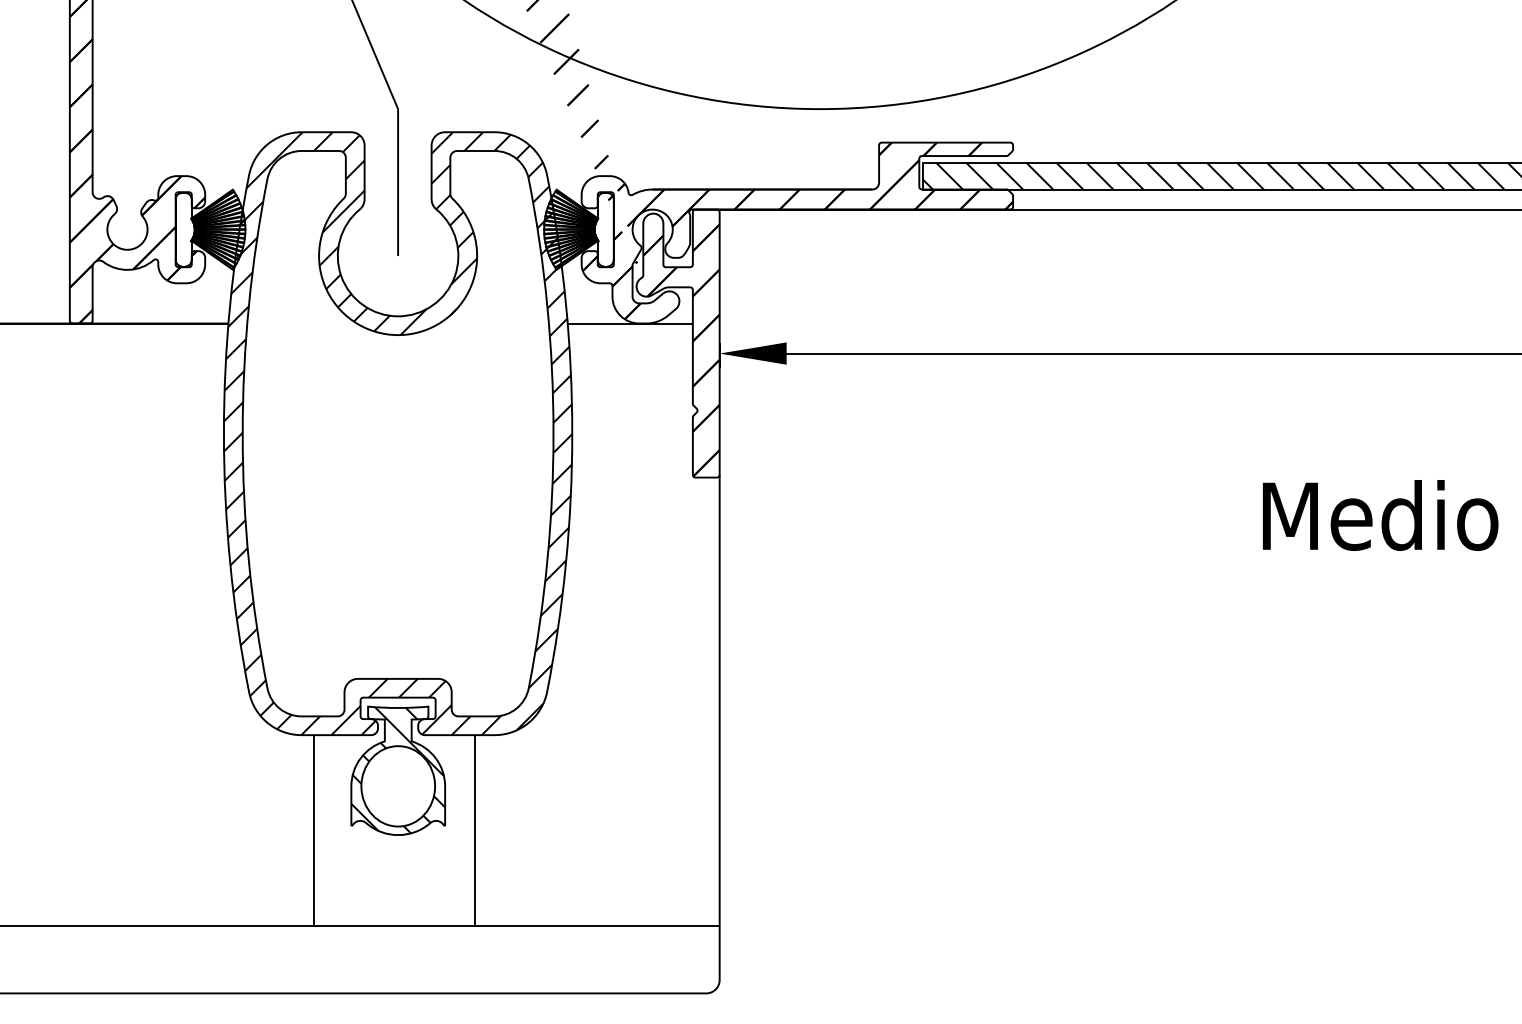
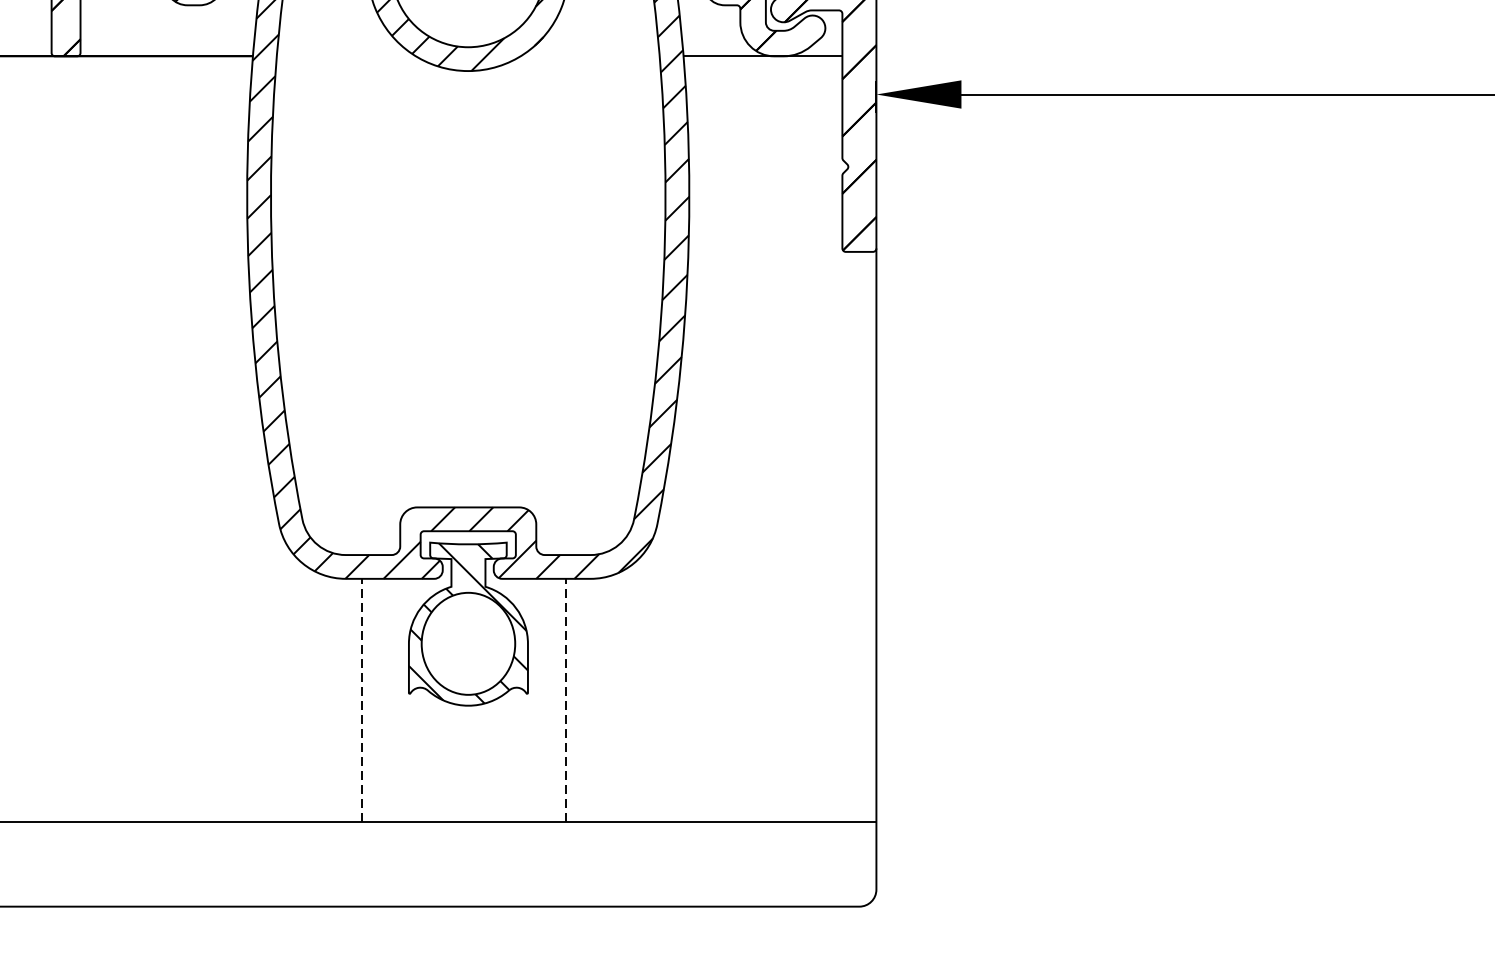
line: (314, 830) -> (362, 699), solid -> dashed
line: (475, 830) -> (566, 699), solid -> dashed

